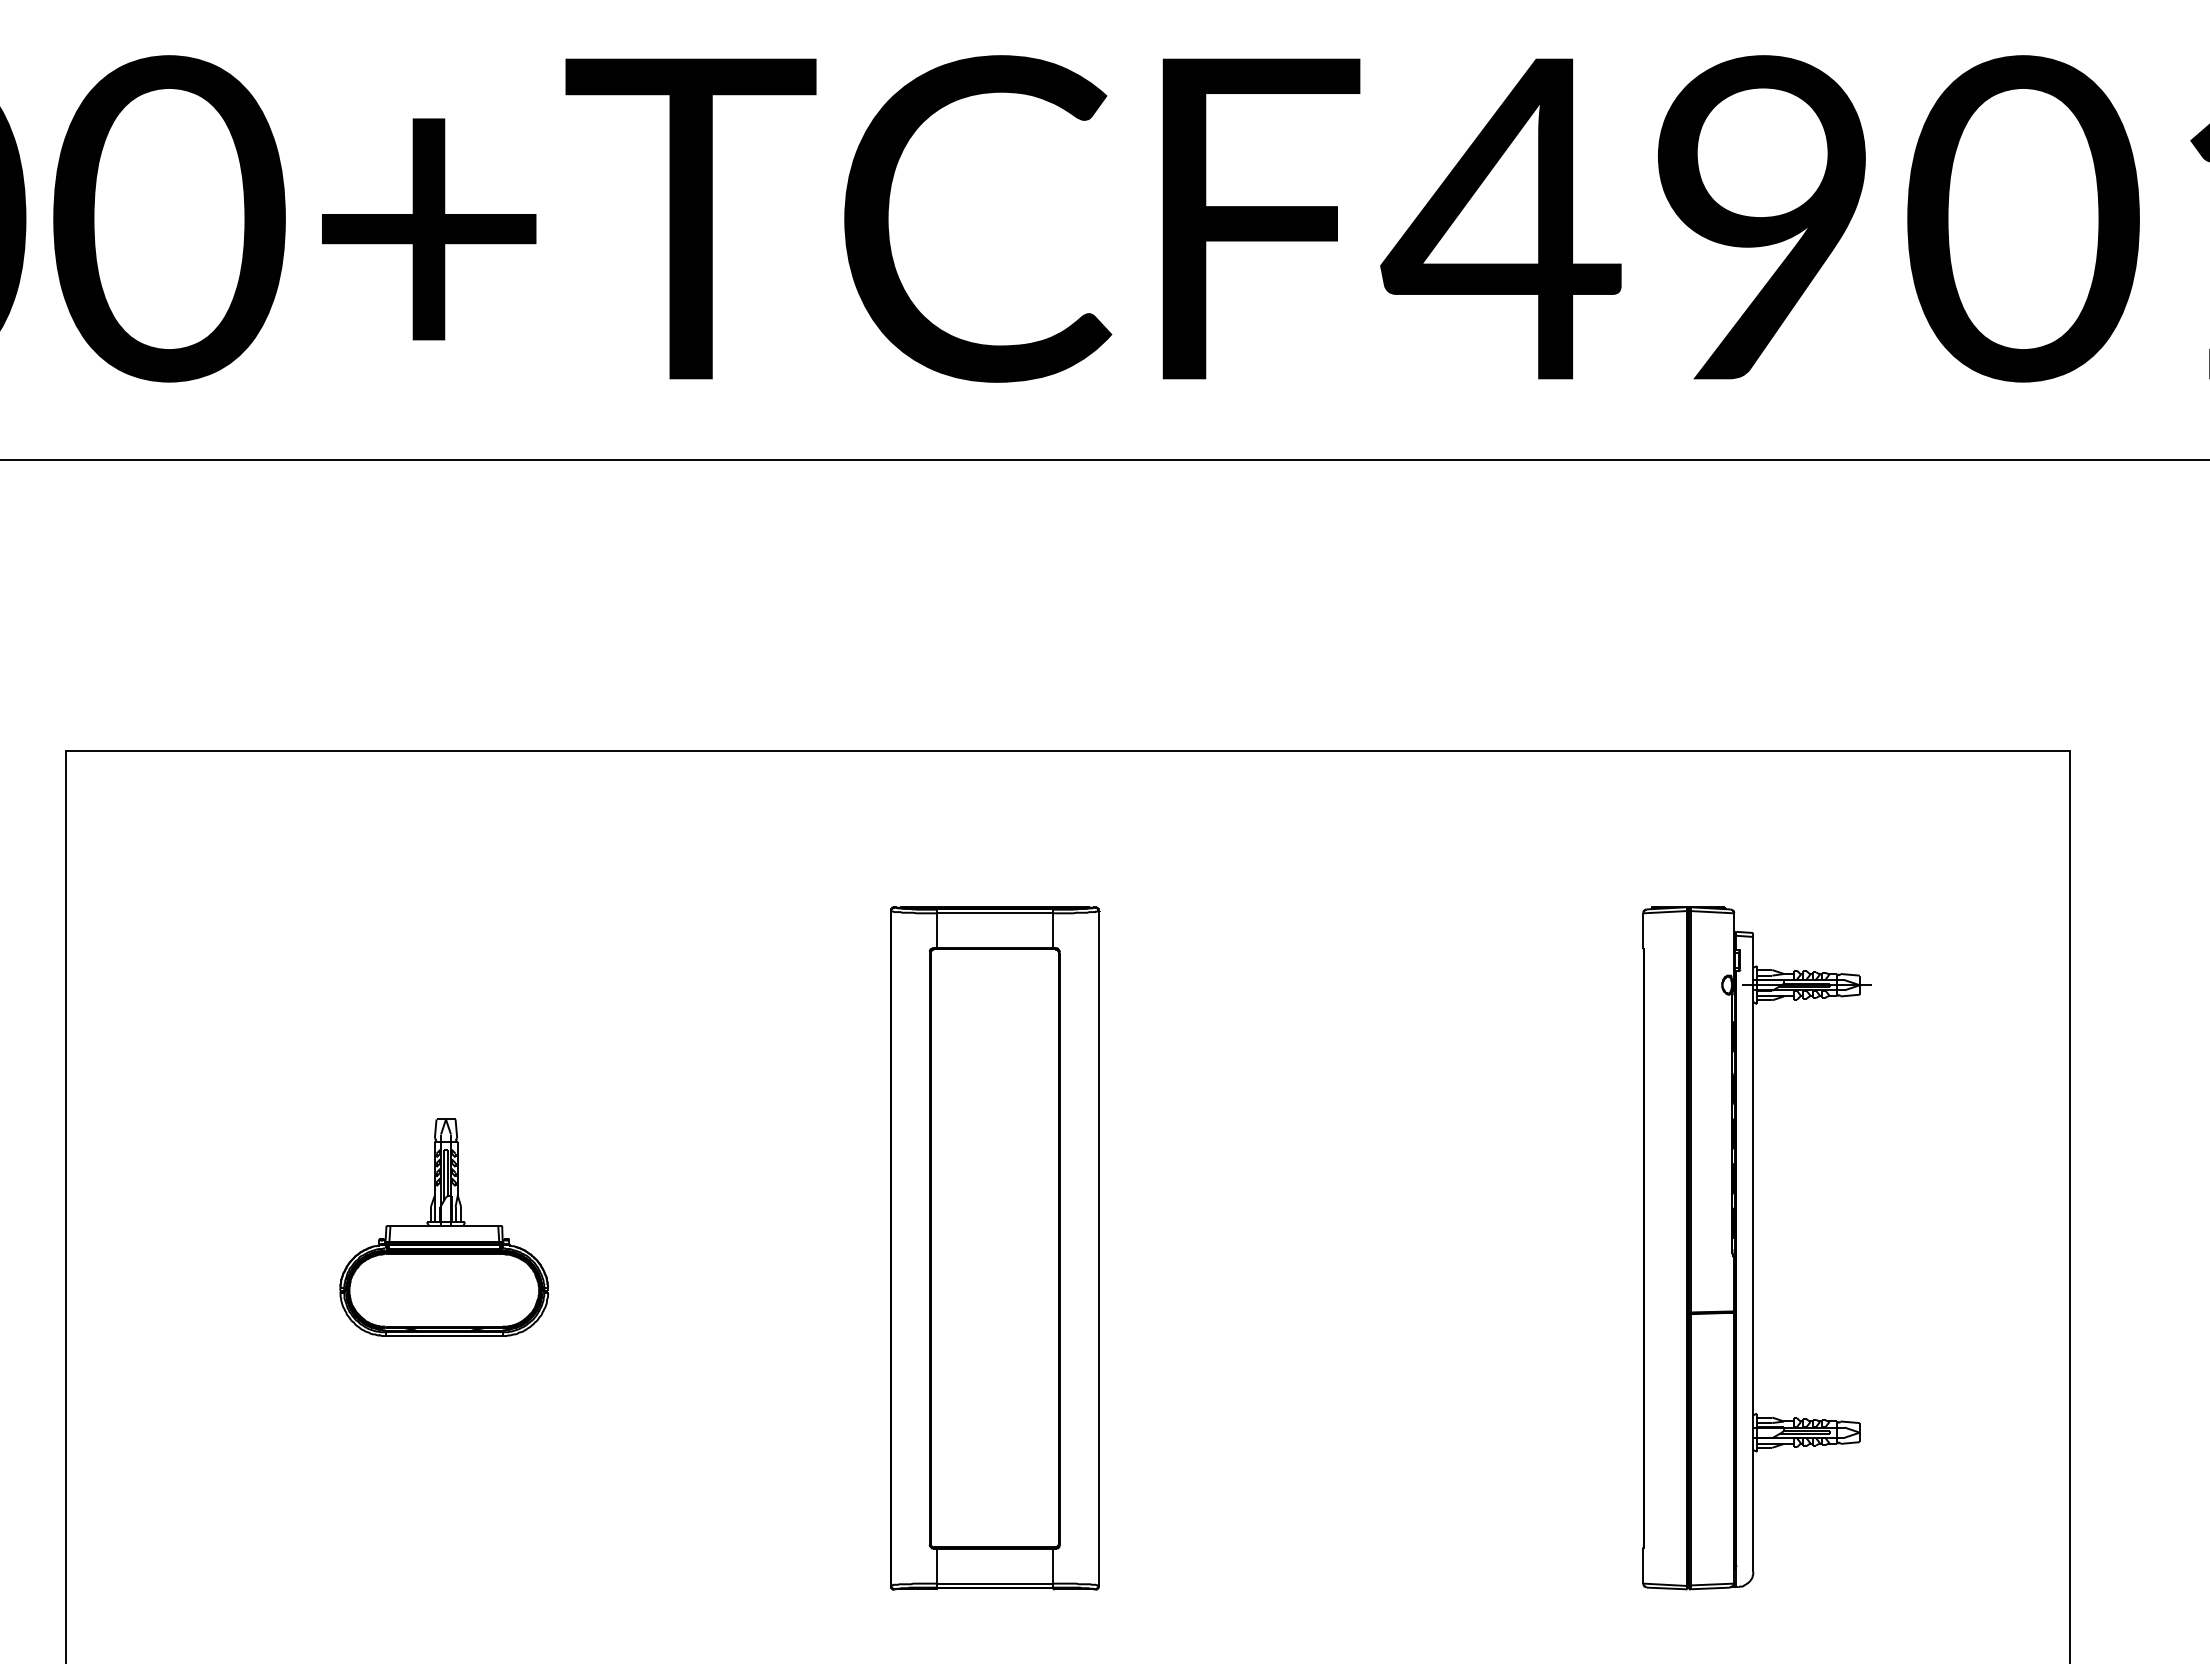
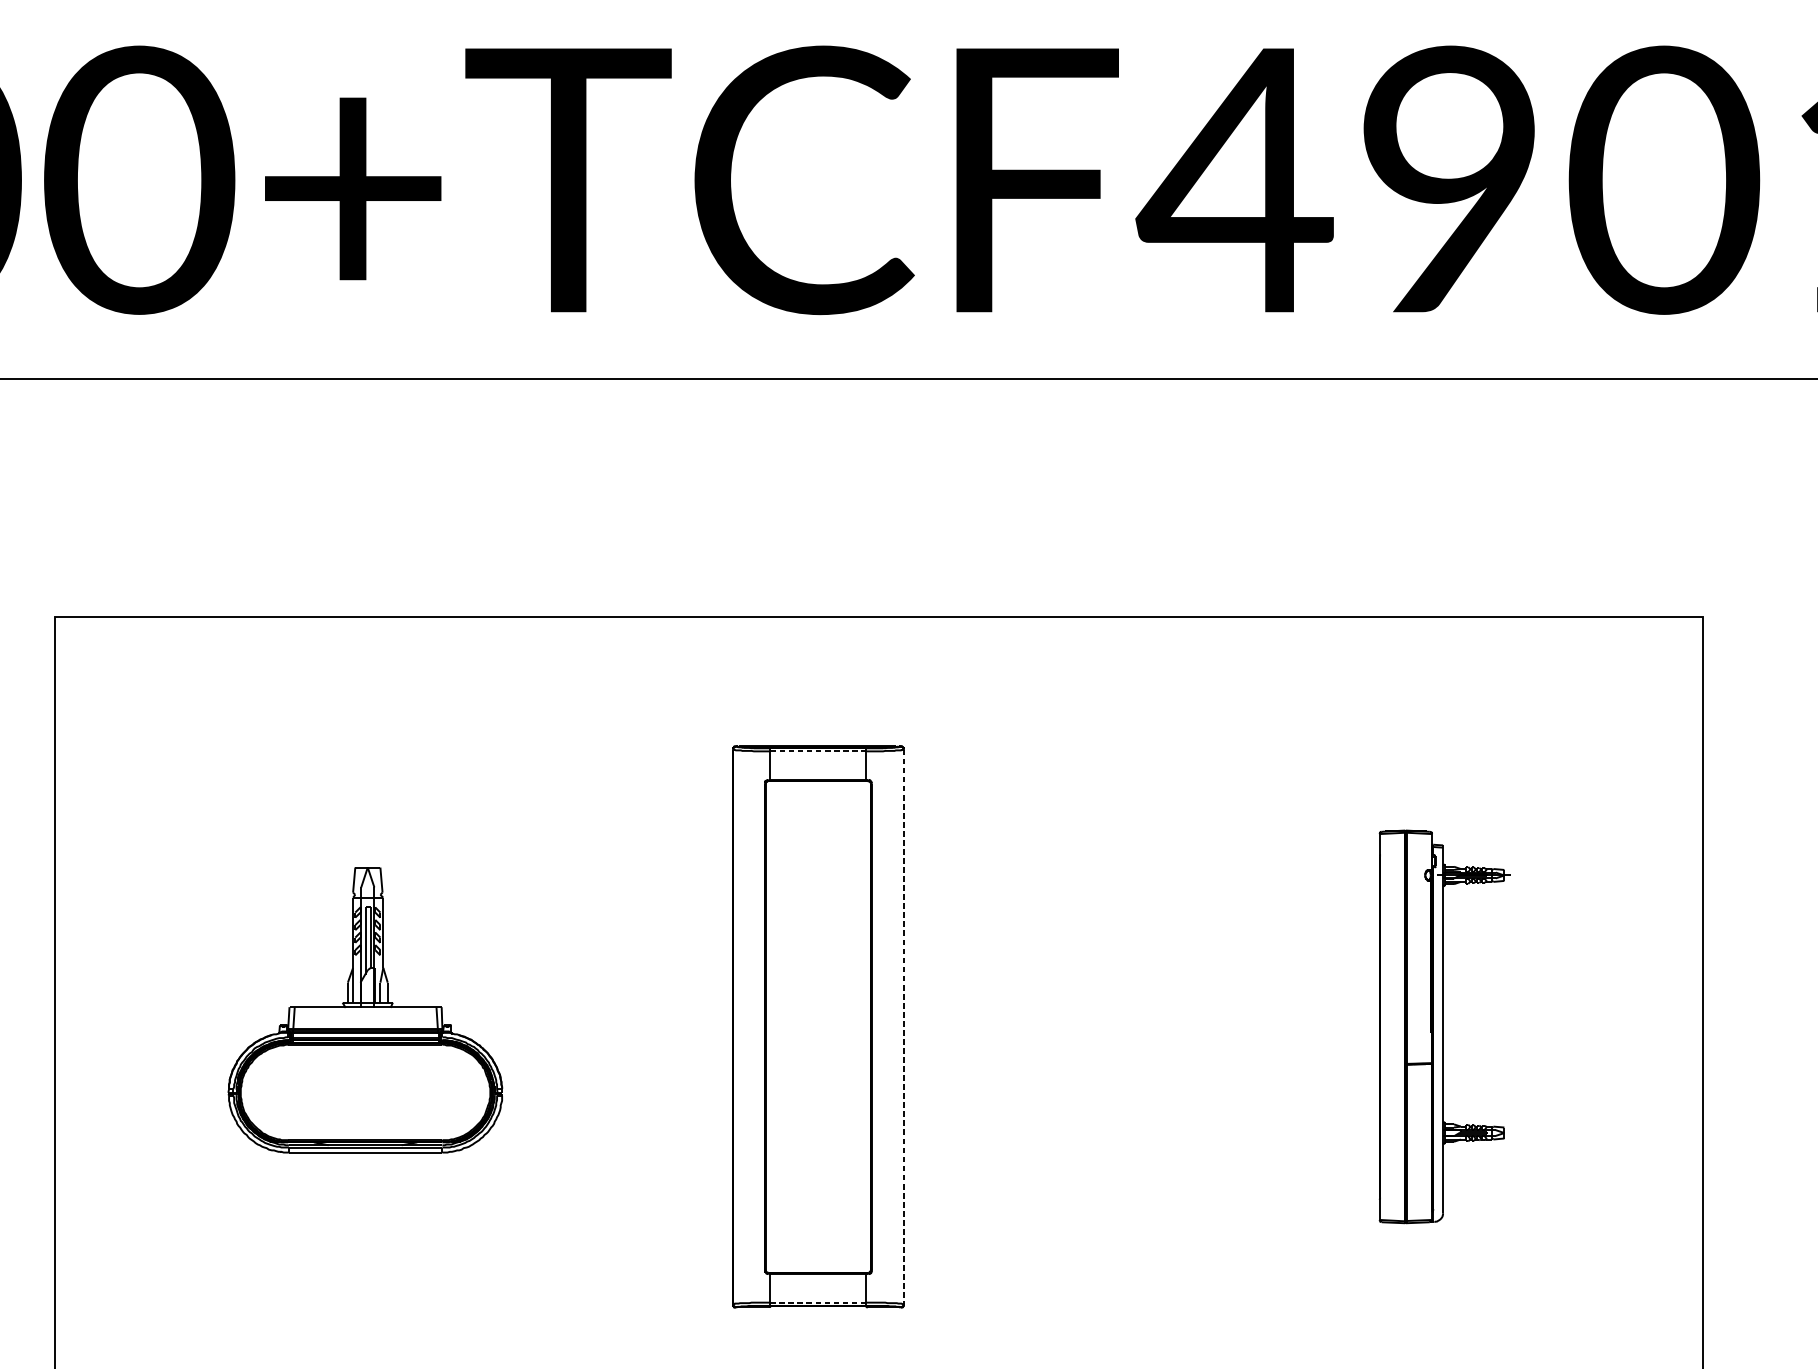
line: (995, 913) -> (818, 751), solid -> dashed
part: (444, 1227) -> (365, 1009), size x1.6
part: (1756, 1248) -> (1444, 1027), size x0.7
line: (1098, 1249) -> (903, 1027), solid -> dashed
line: (994, 1583) -> (818, 1302), solid -> dashed

